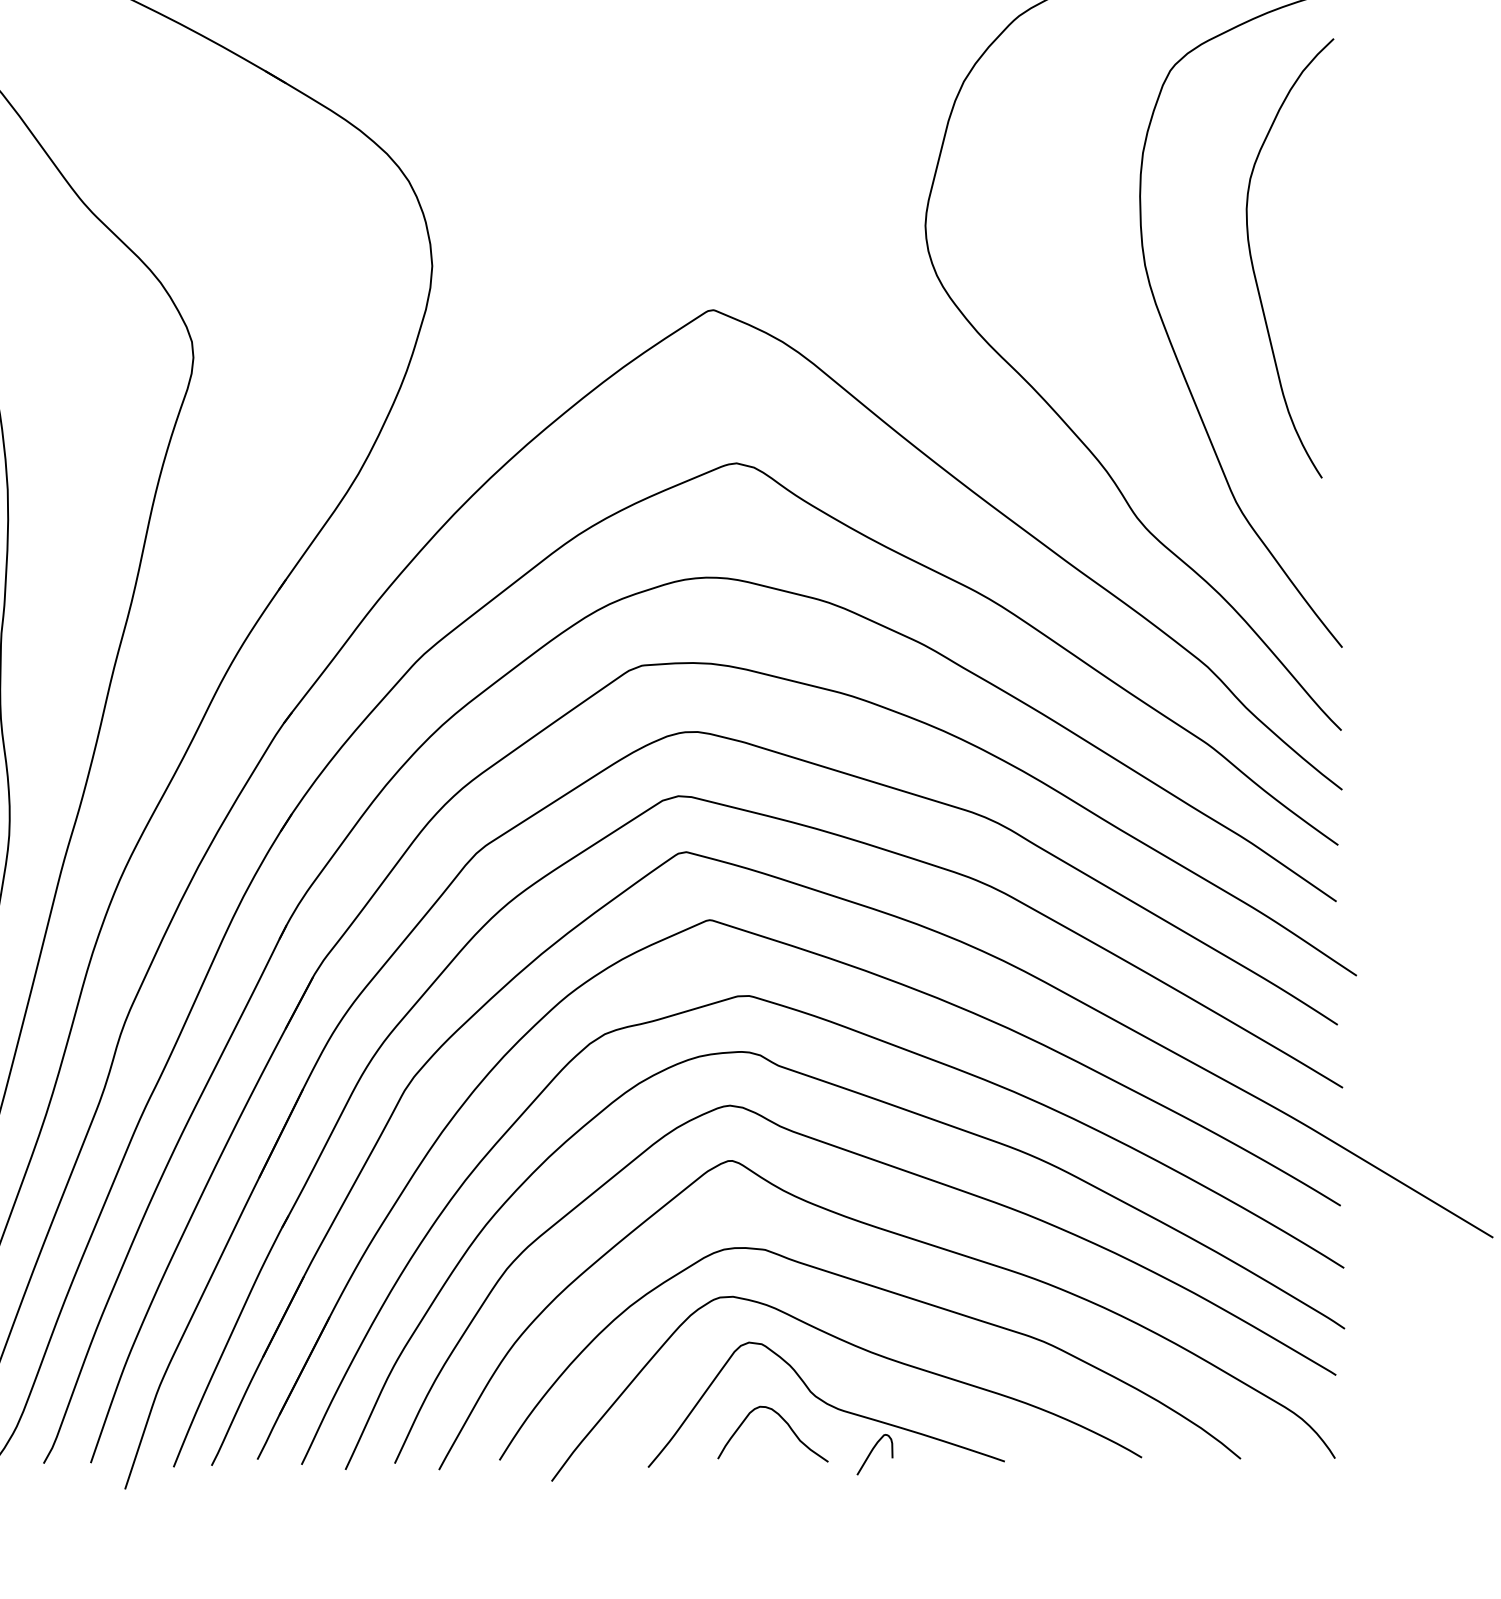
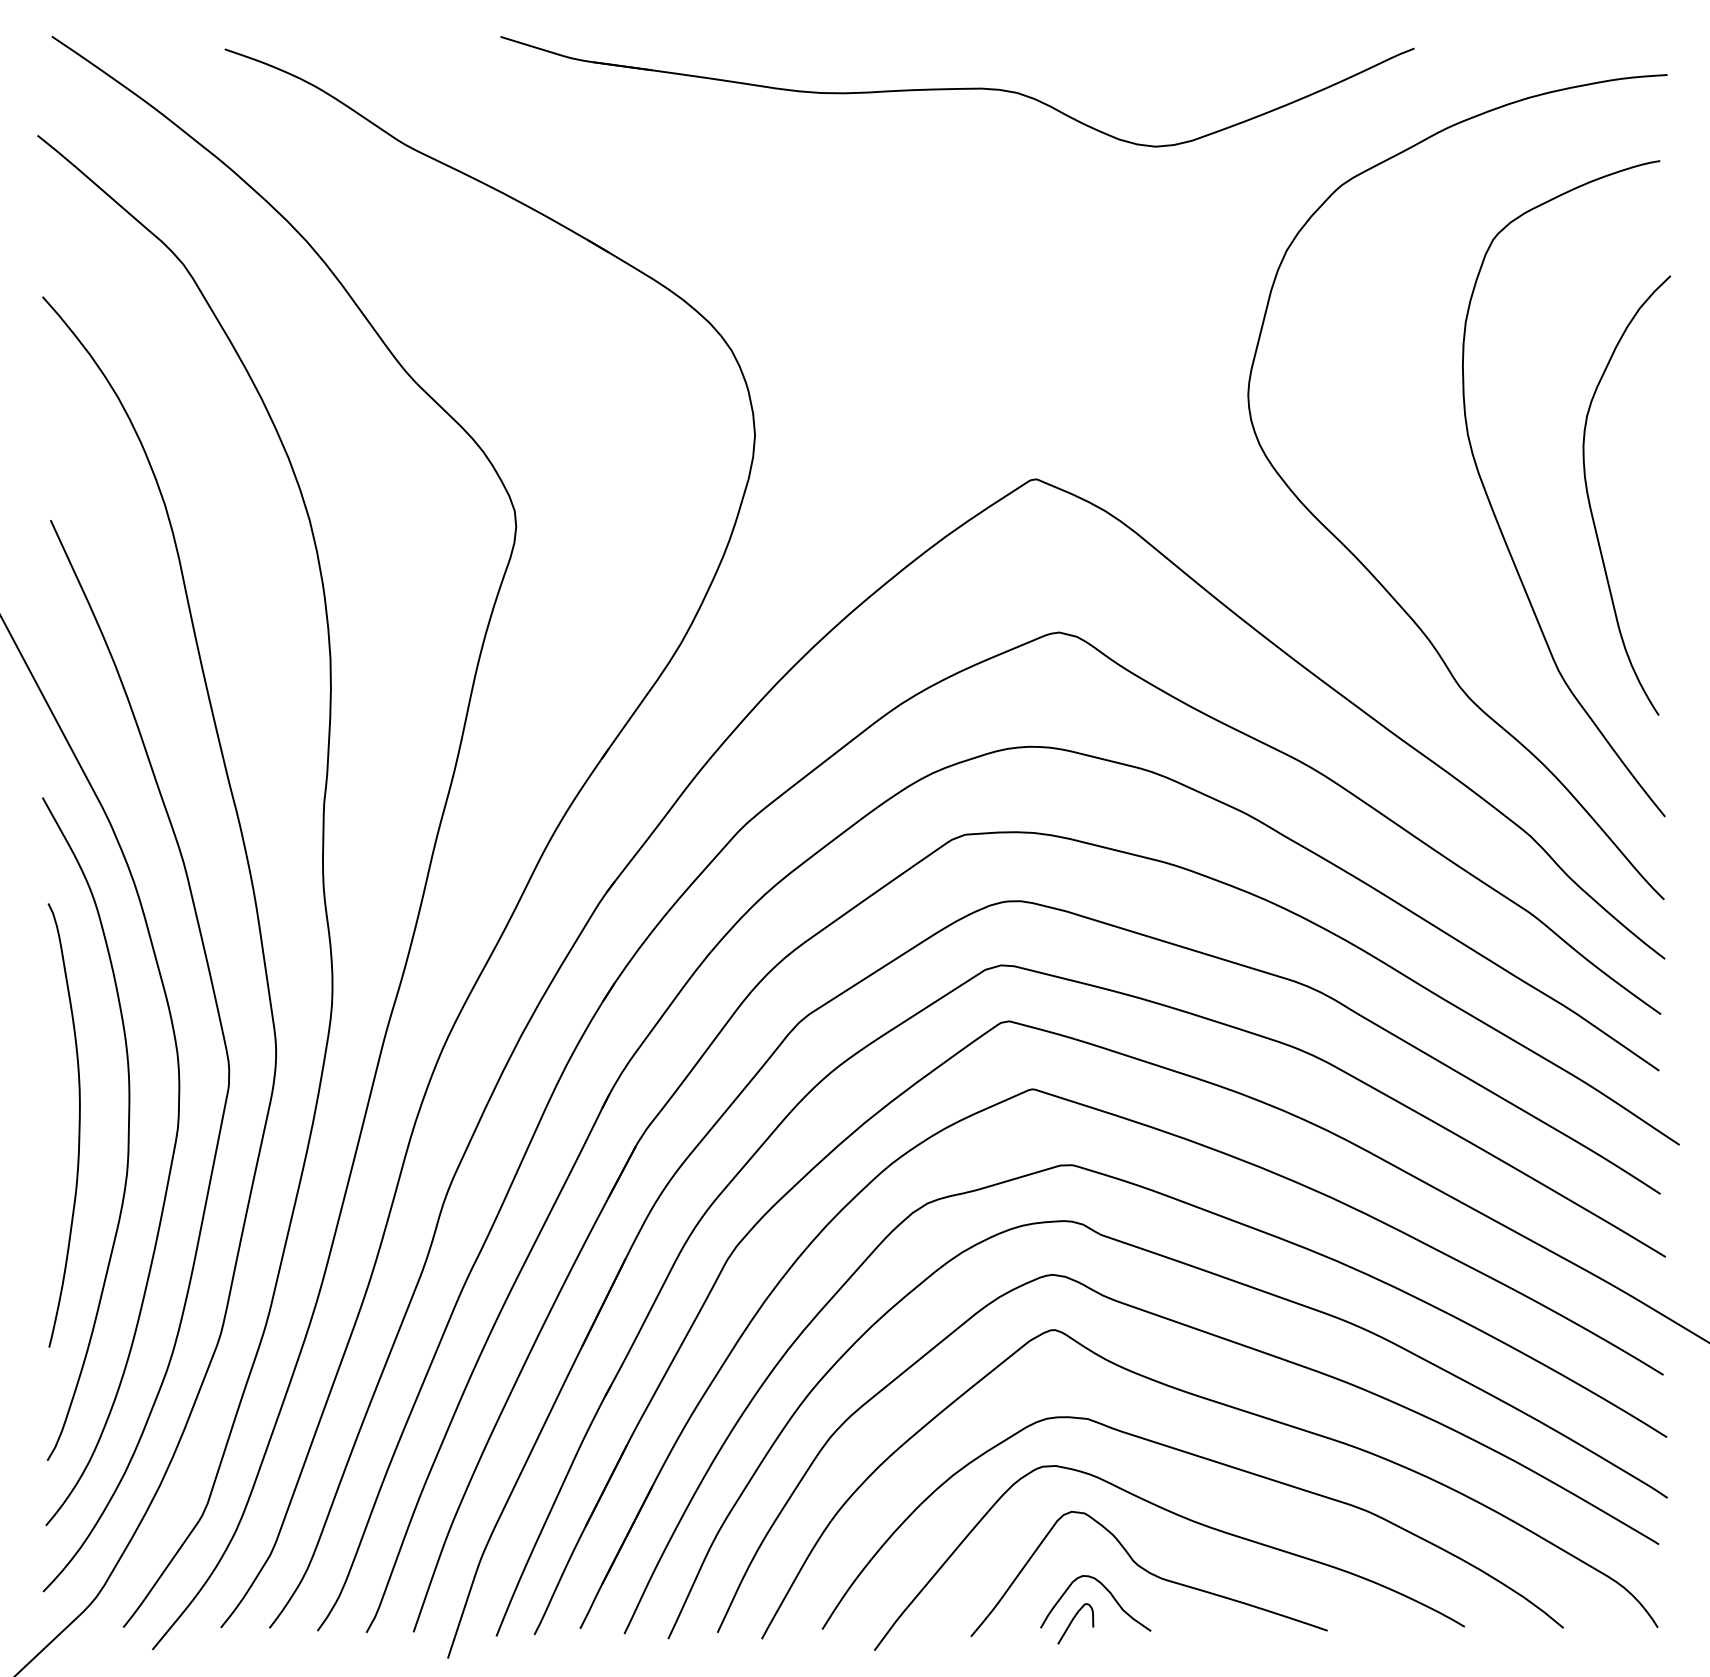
curve: (1253, 265) -> (1590, 502), moved
curve: (871, 1453) -> (1072, 1622), moved

